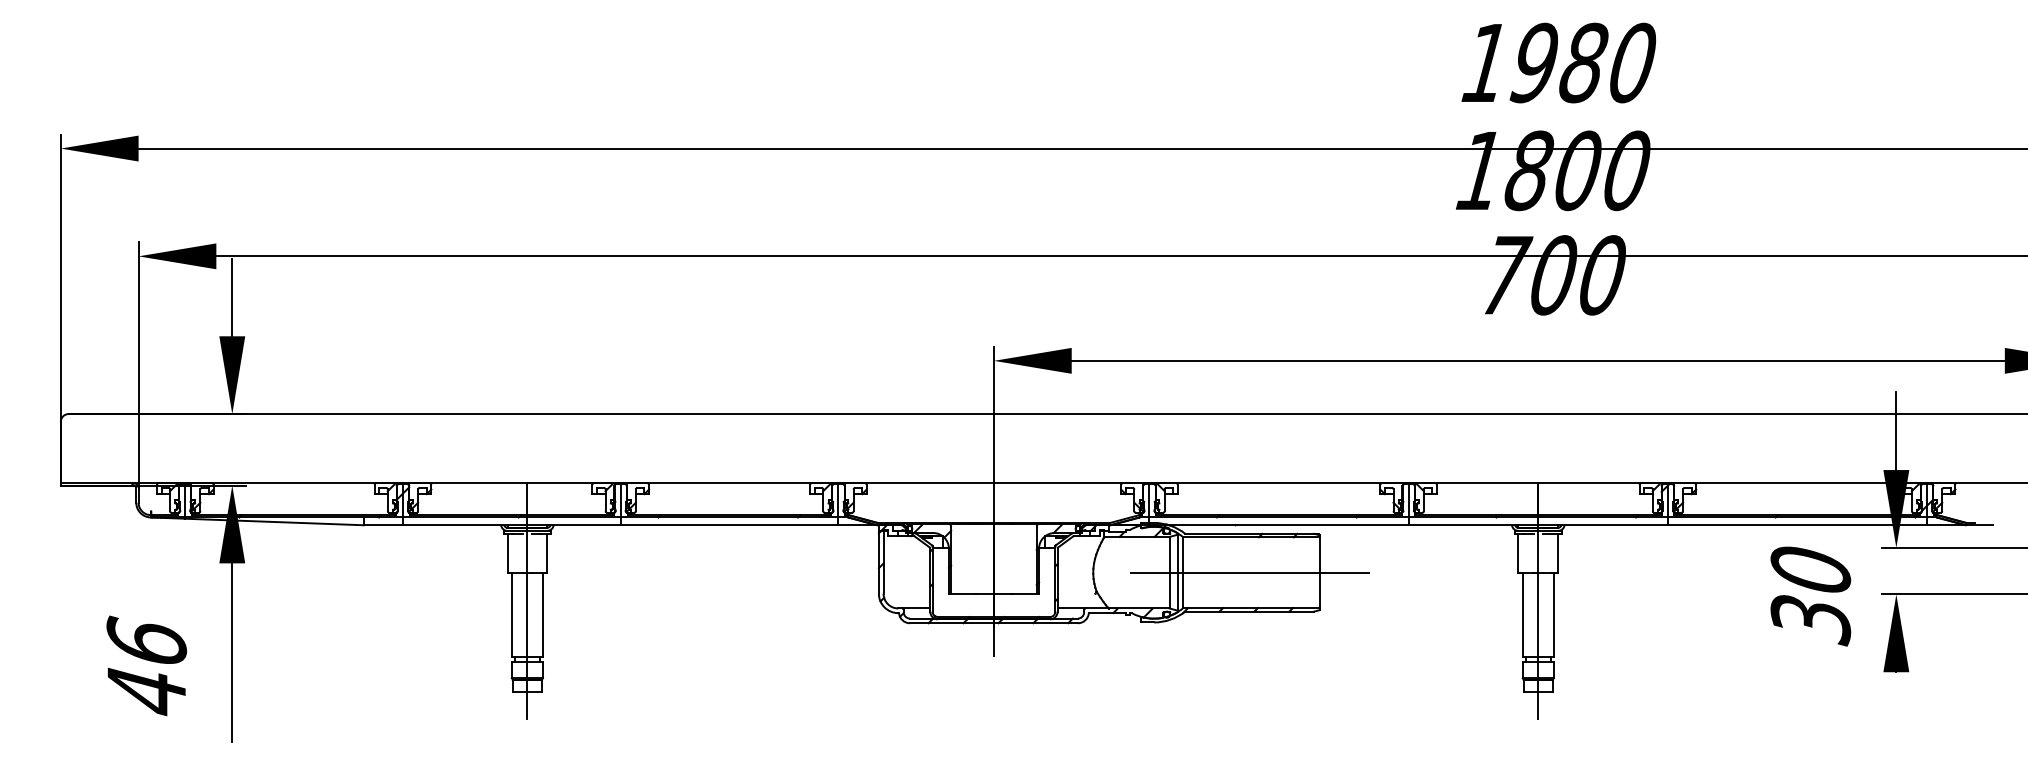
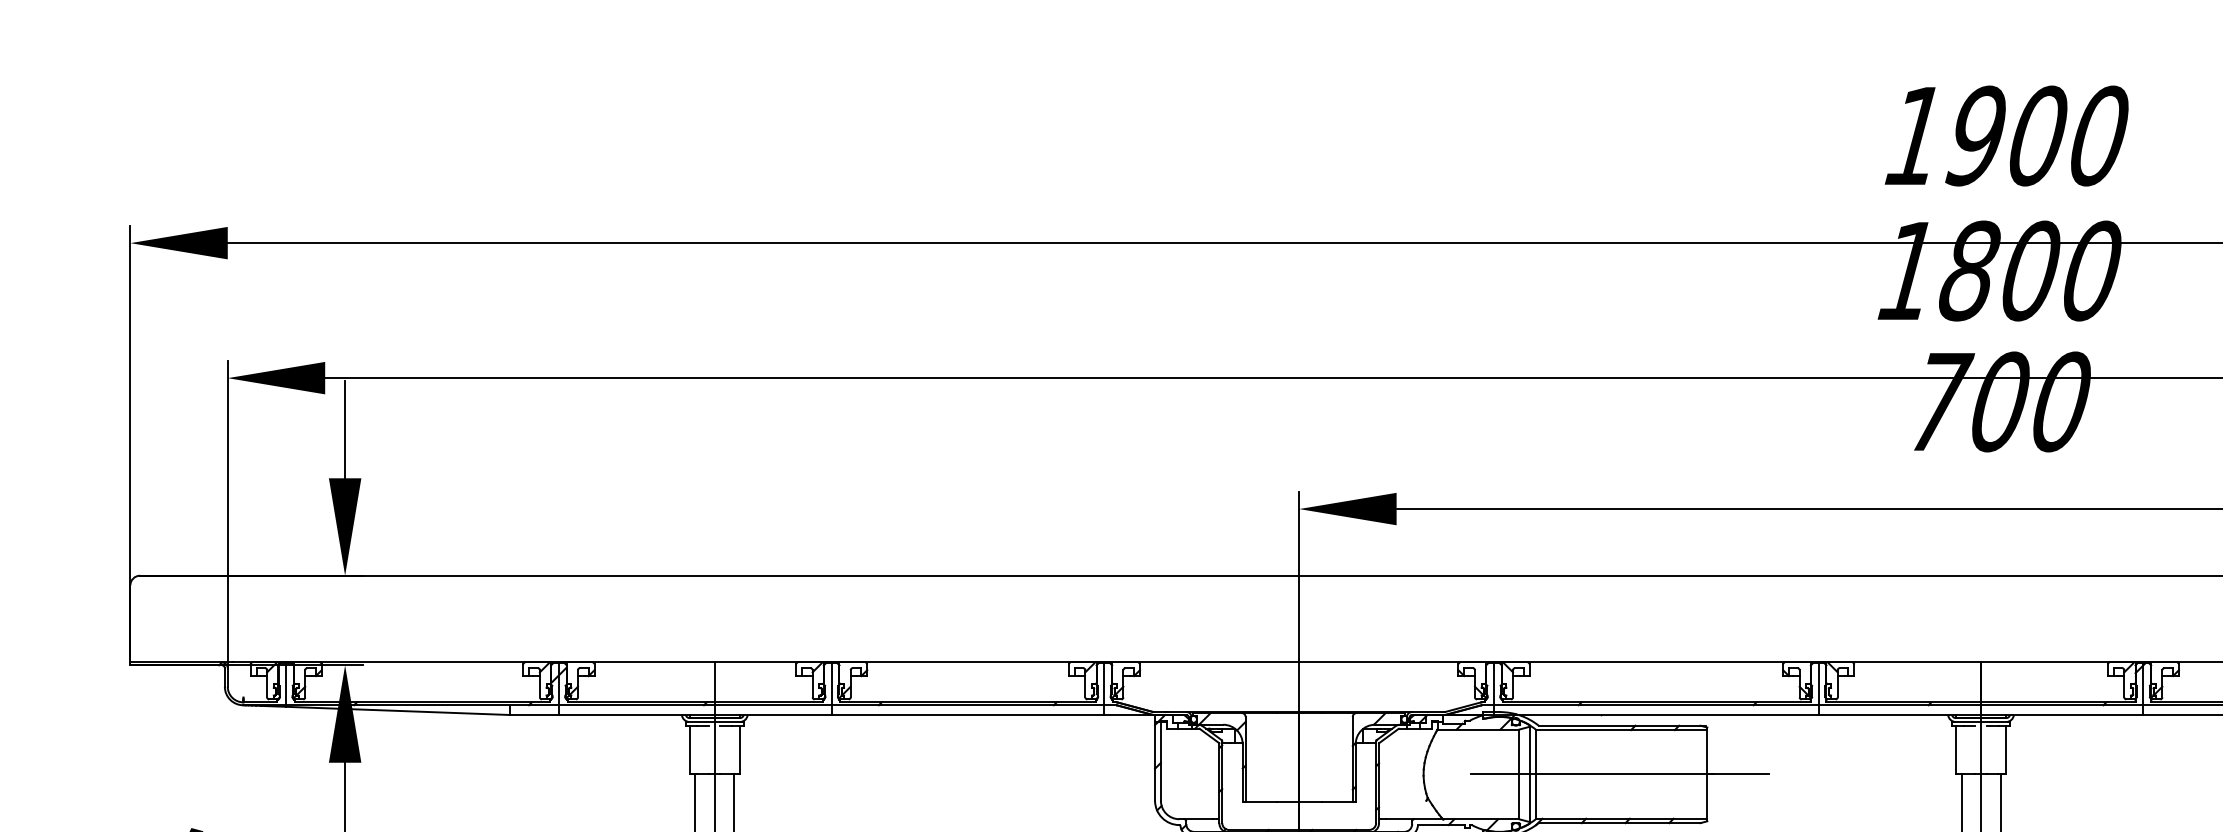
text: (1583, 63) -> (2037, 136), 1980 -> 1900

